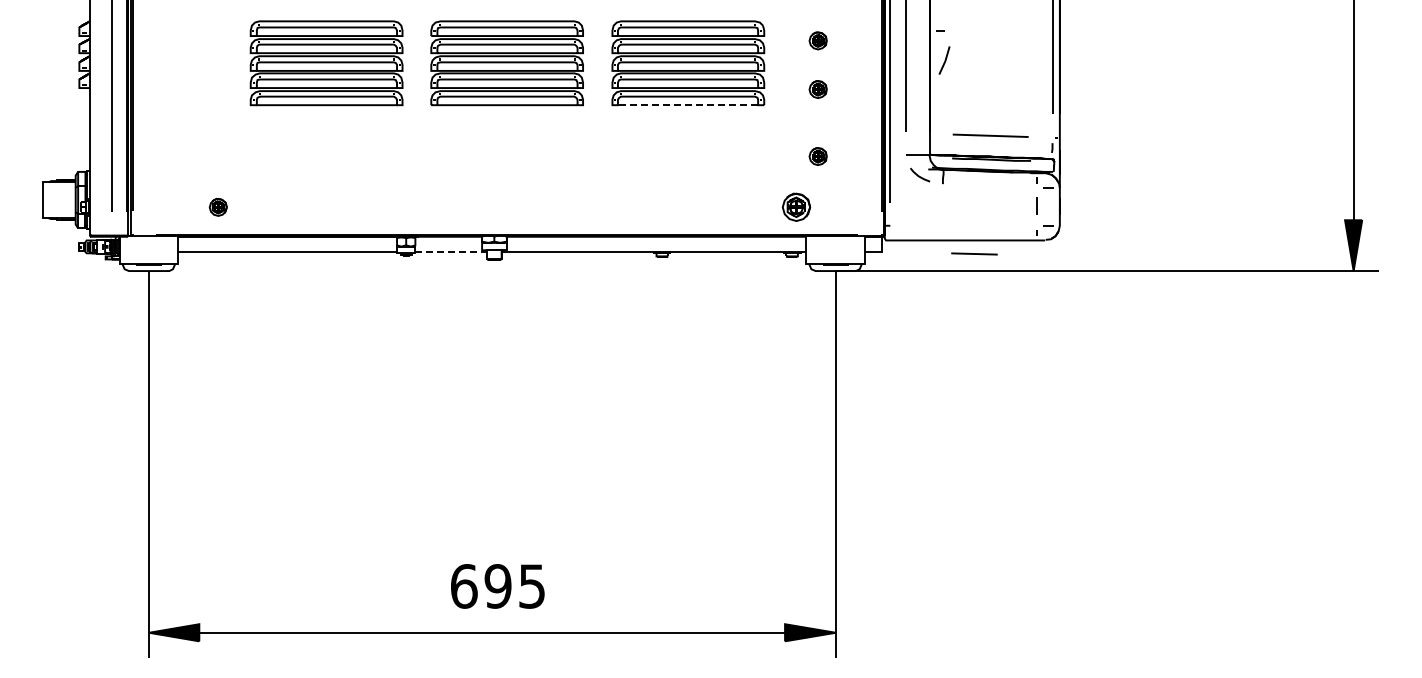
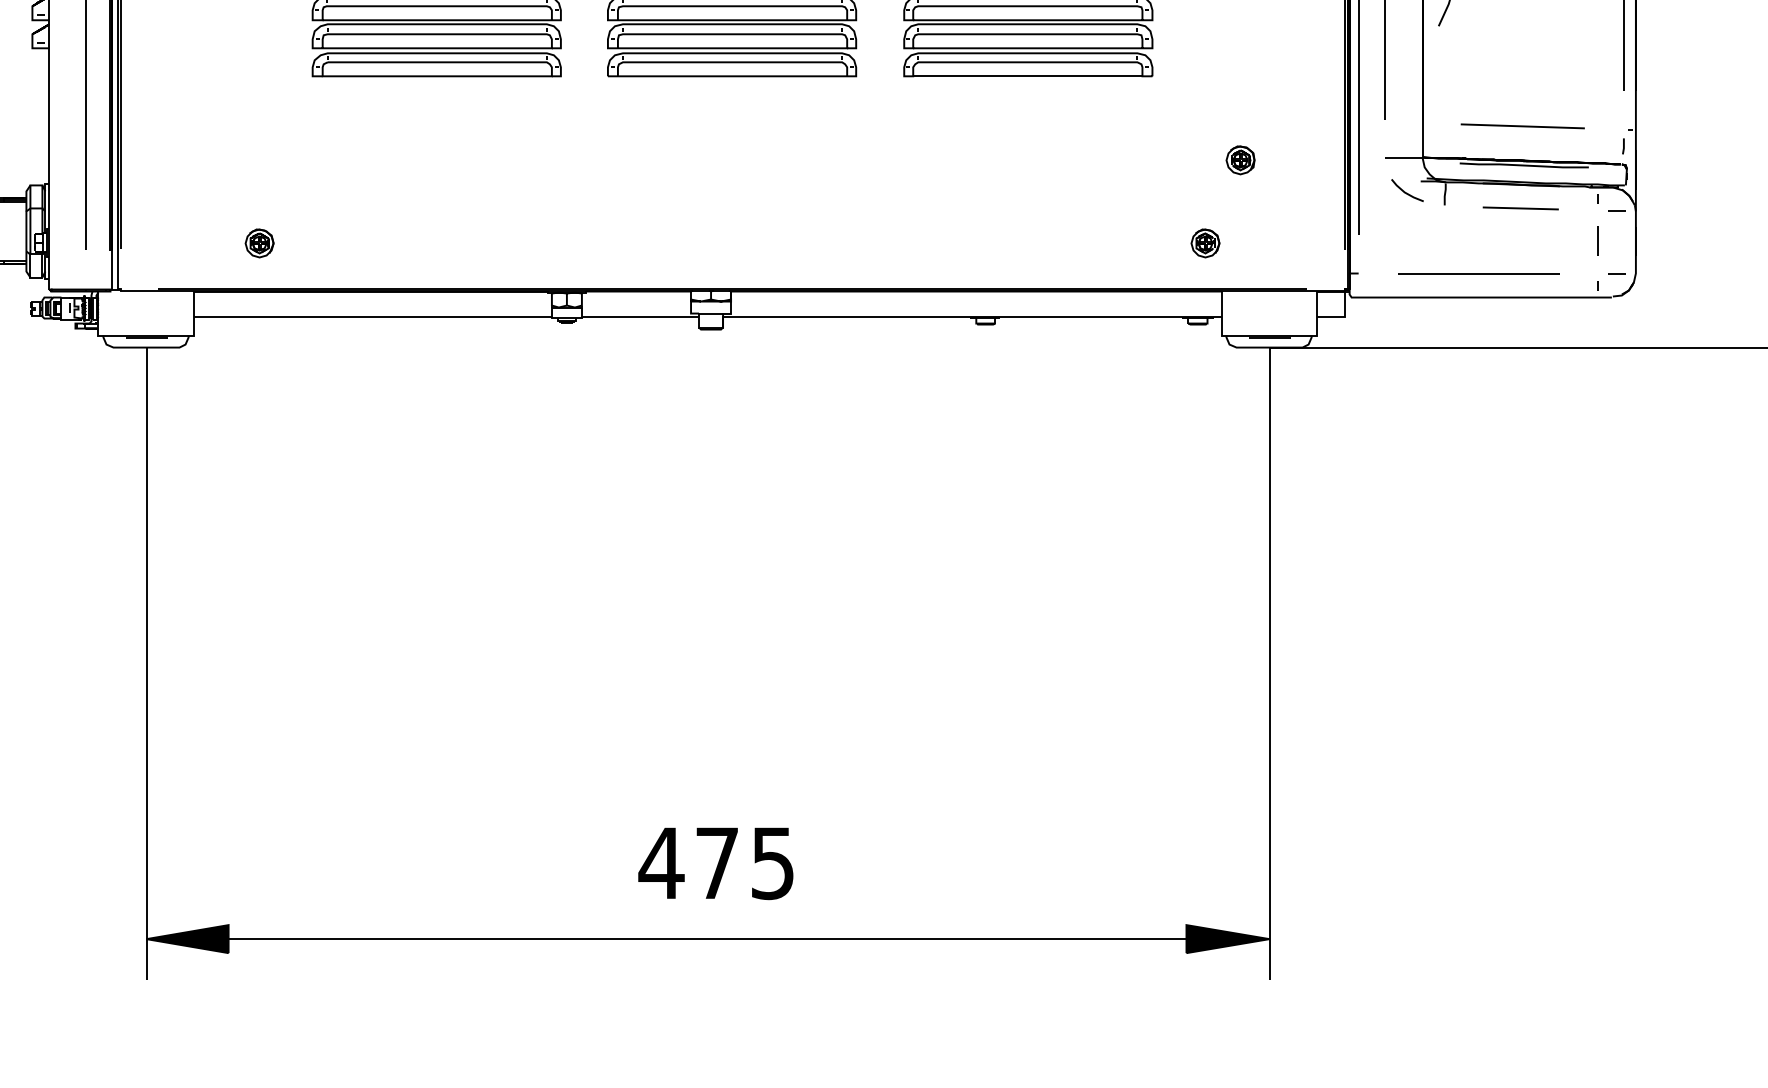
part: (817, 89) -> (1239, 50), removed
line: (687, 105) -> (1026, 76), dashed -> solid
part: (796, 207) -> (1205, 243), size x0.62
line: (963, 225) -> (1478, 273), added
line: (451, 252) -> (640, 317), dashed -> solid
line: (974, 253) -> (1520, 207), moved
text: (480, 586) -> (688, 863), 695 -> 475

